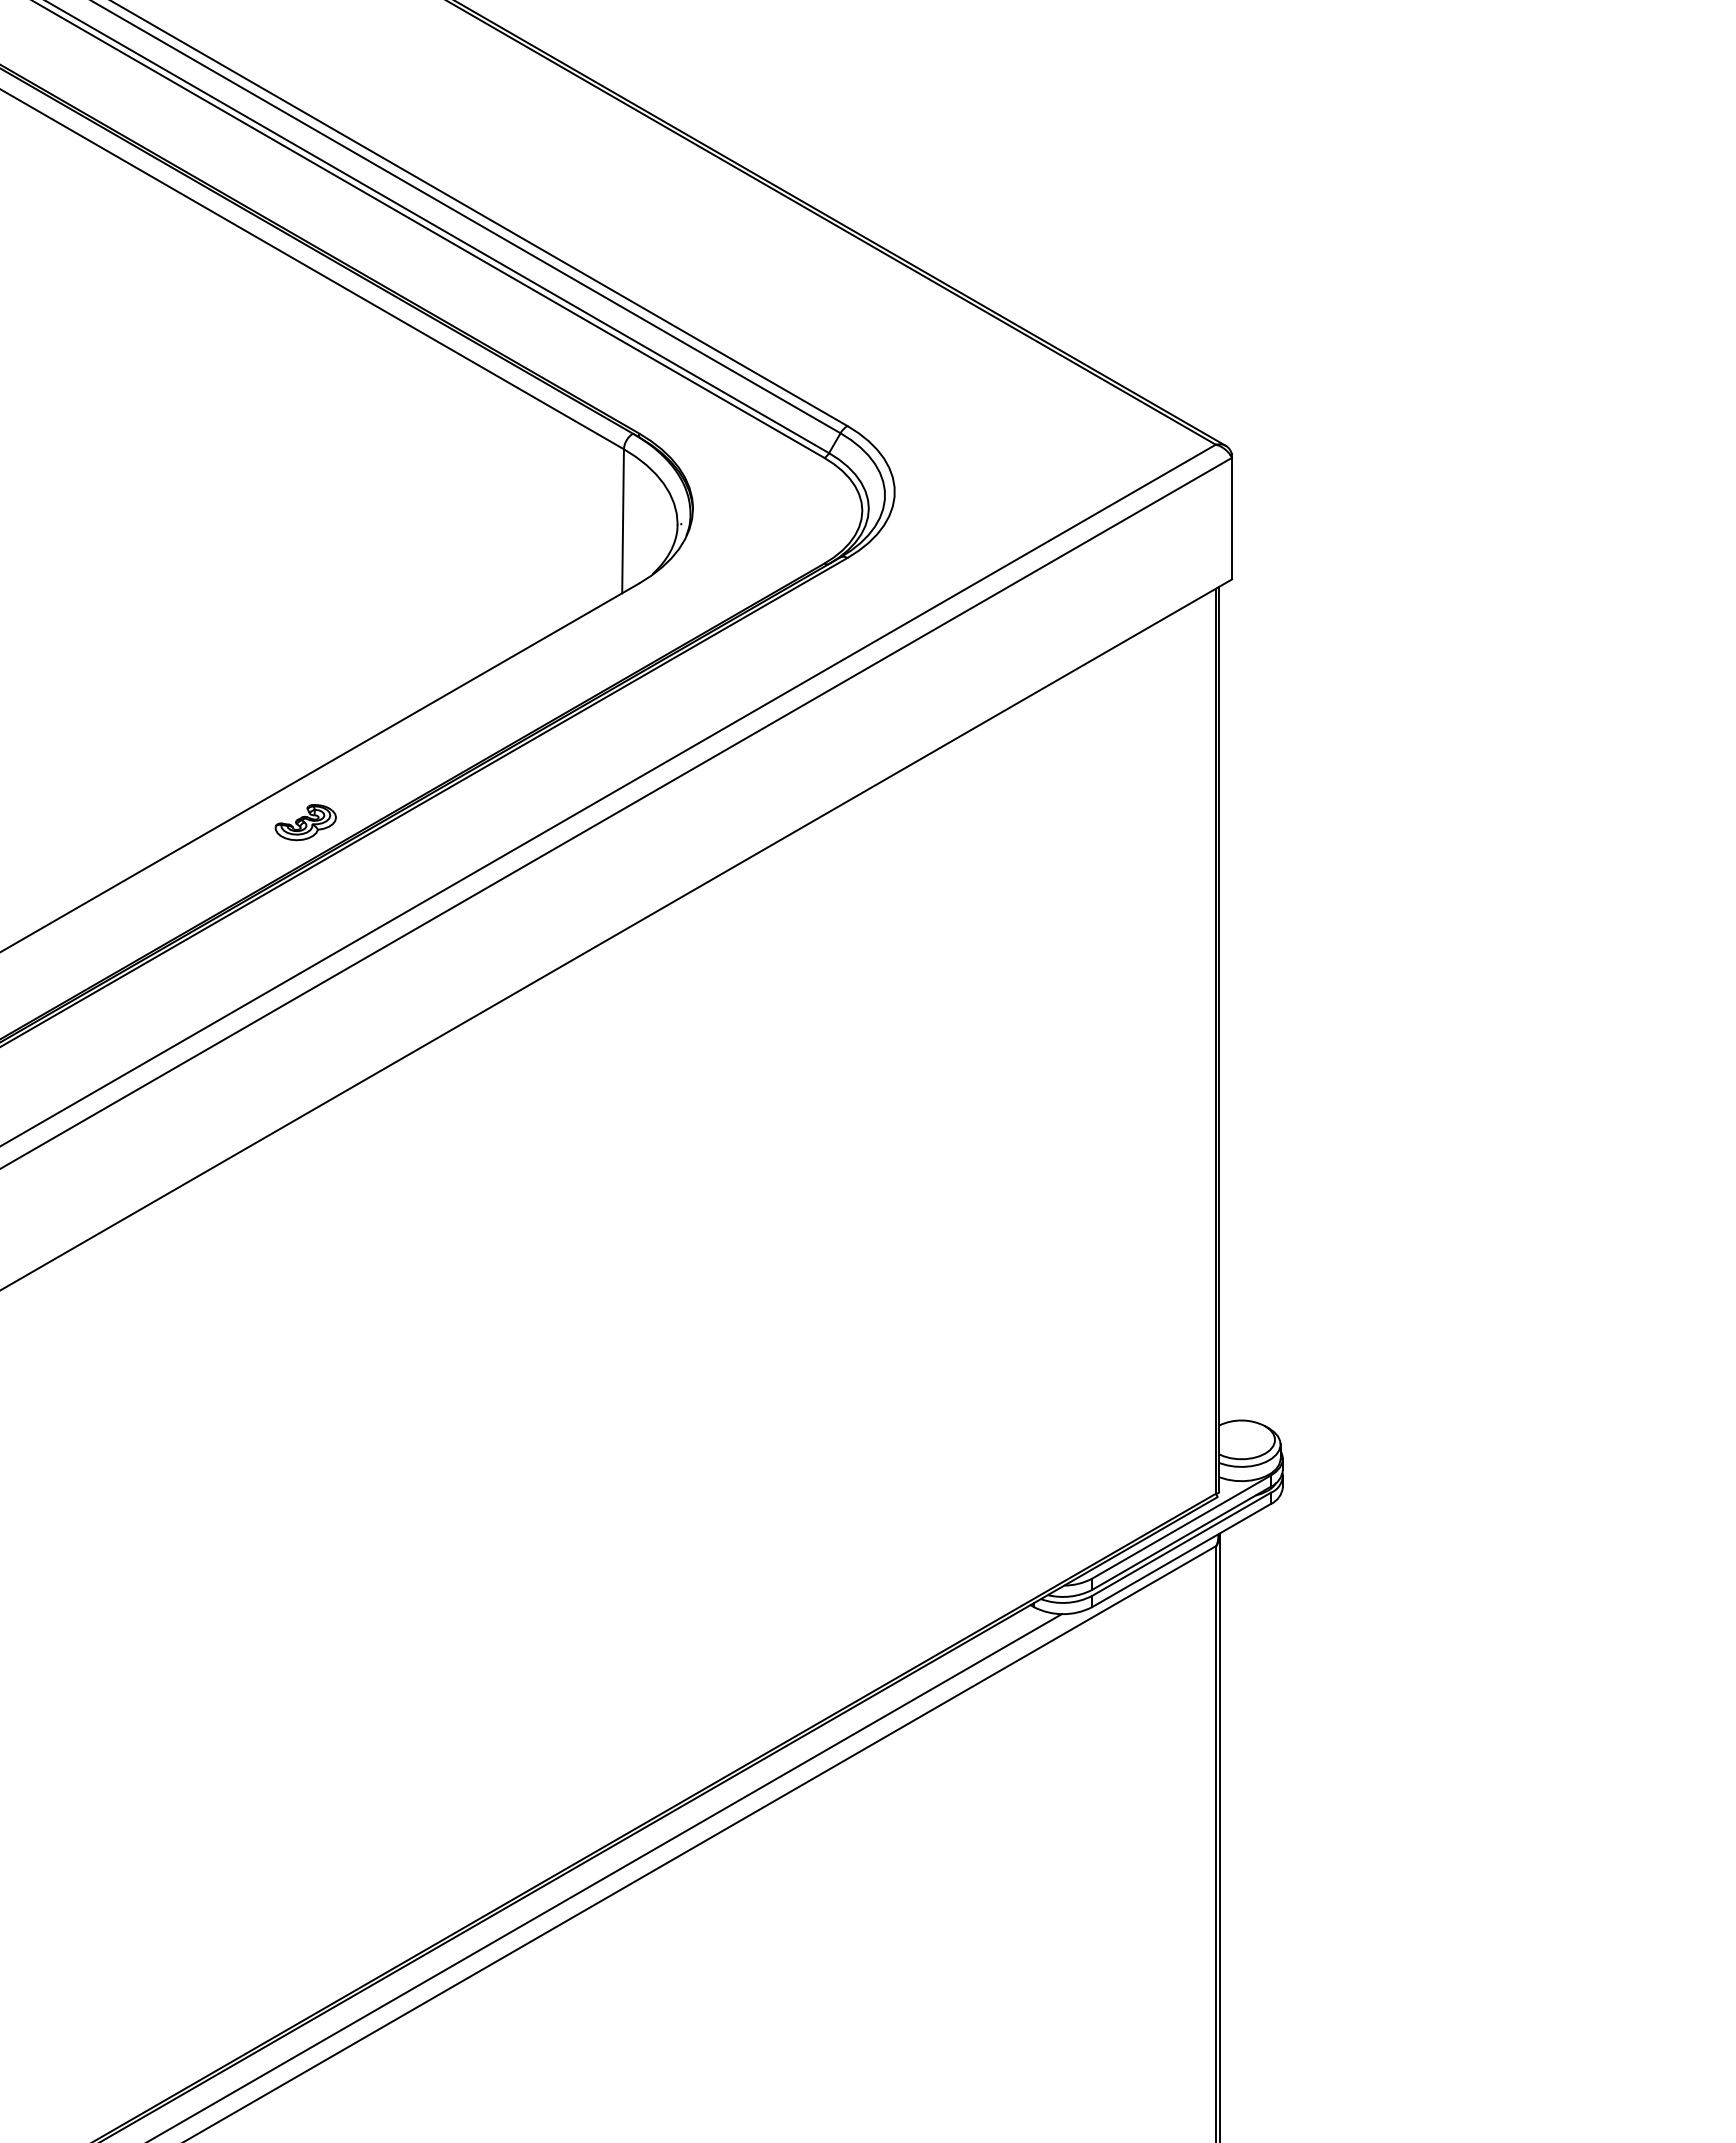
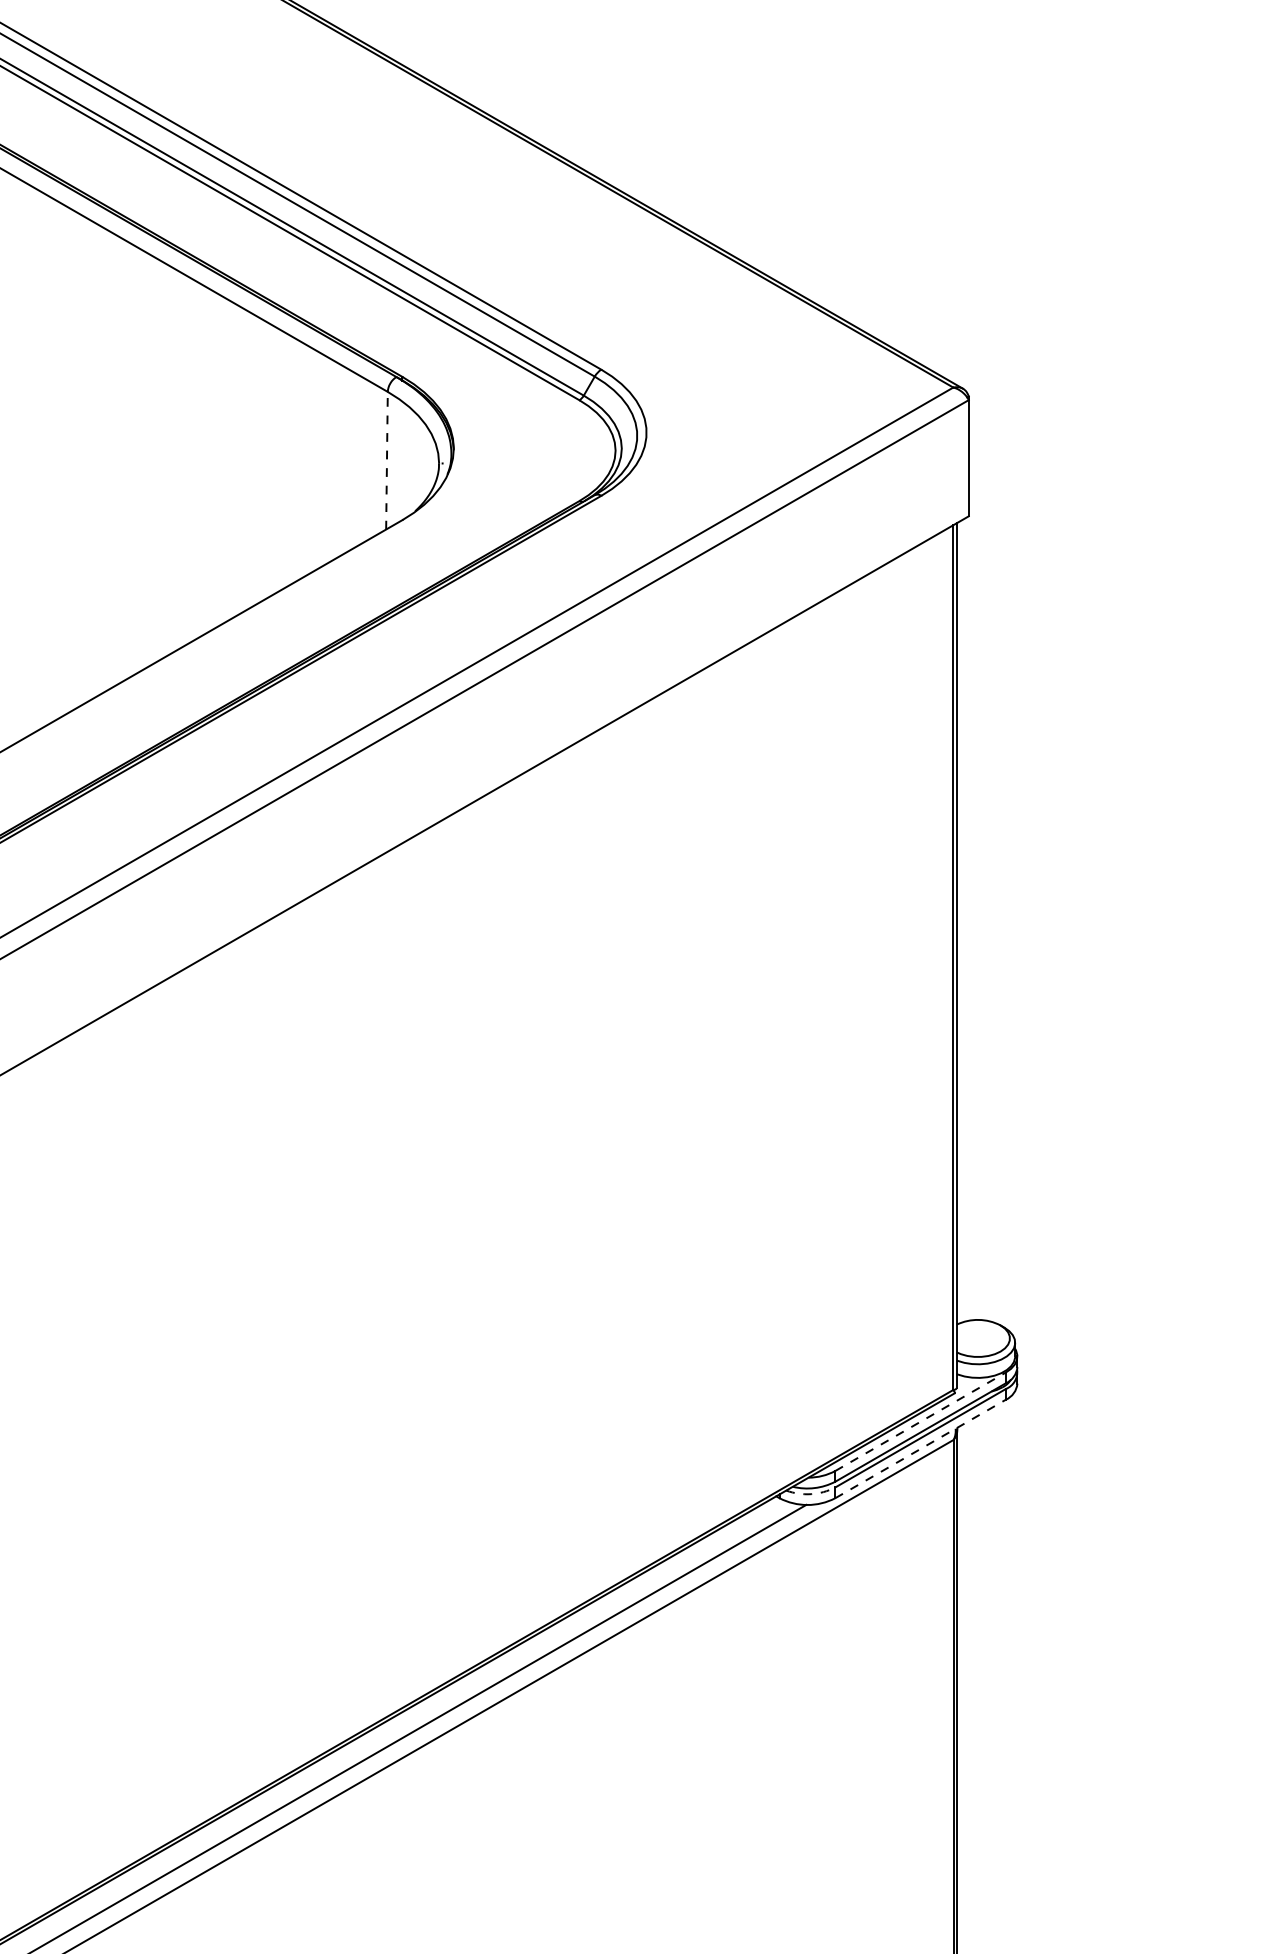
line: (623, 520) -> (387, 459), solid -> dashed
part: (305, 822) -> (83, 748), removed
line: (1181, 1526) -> (920, 1421), solid -> dashed
line: (1181, 1555) -> (920, 1448), solid -> dashed
arc: (1066, 1602) -> (810, 1493), solid -> dashed

